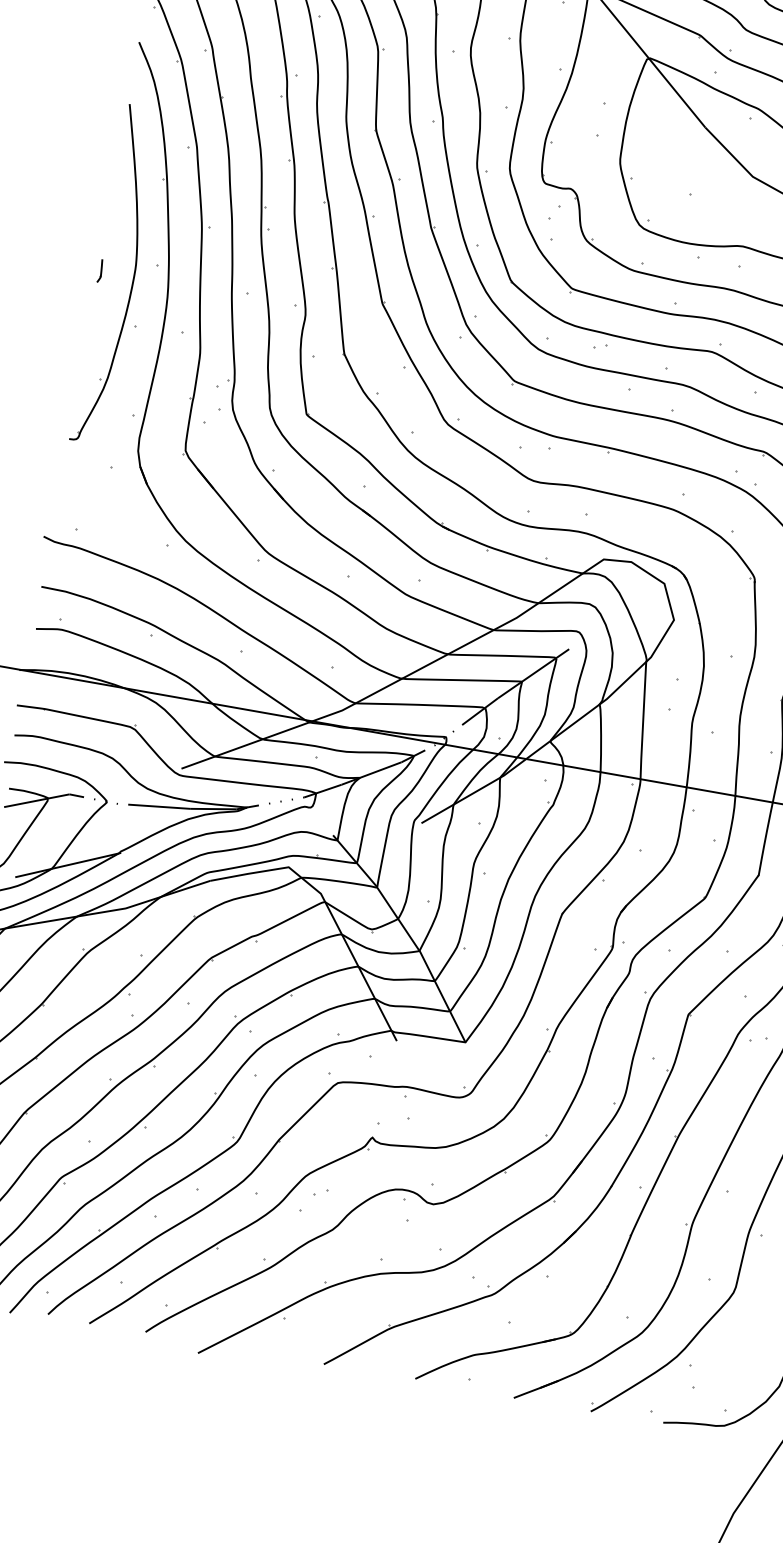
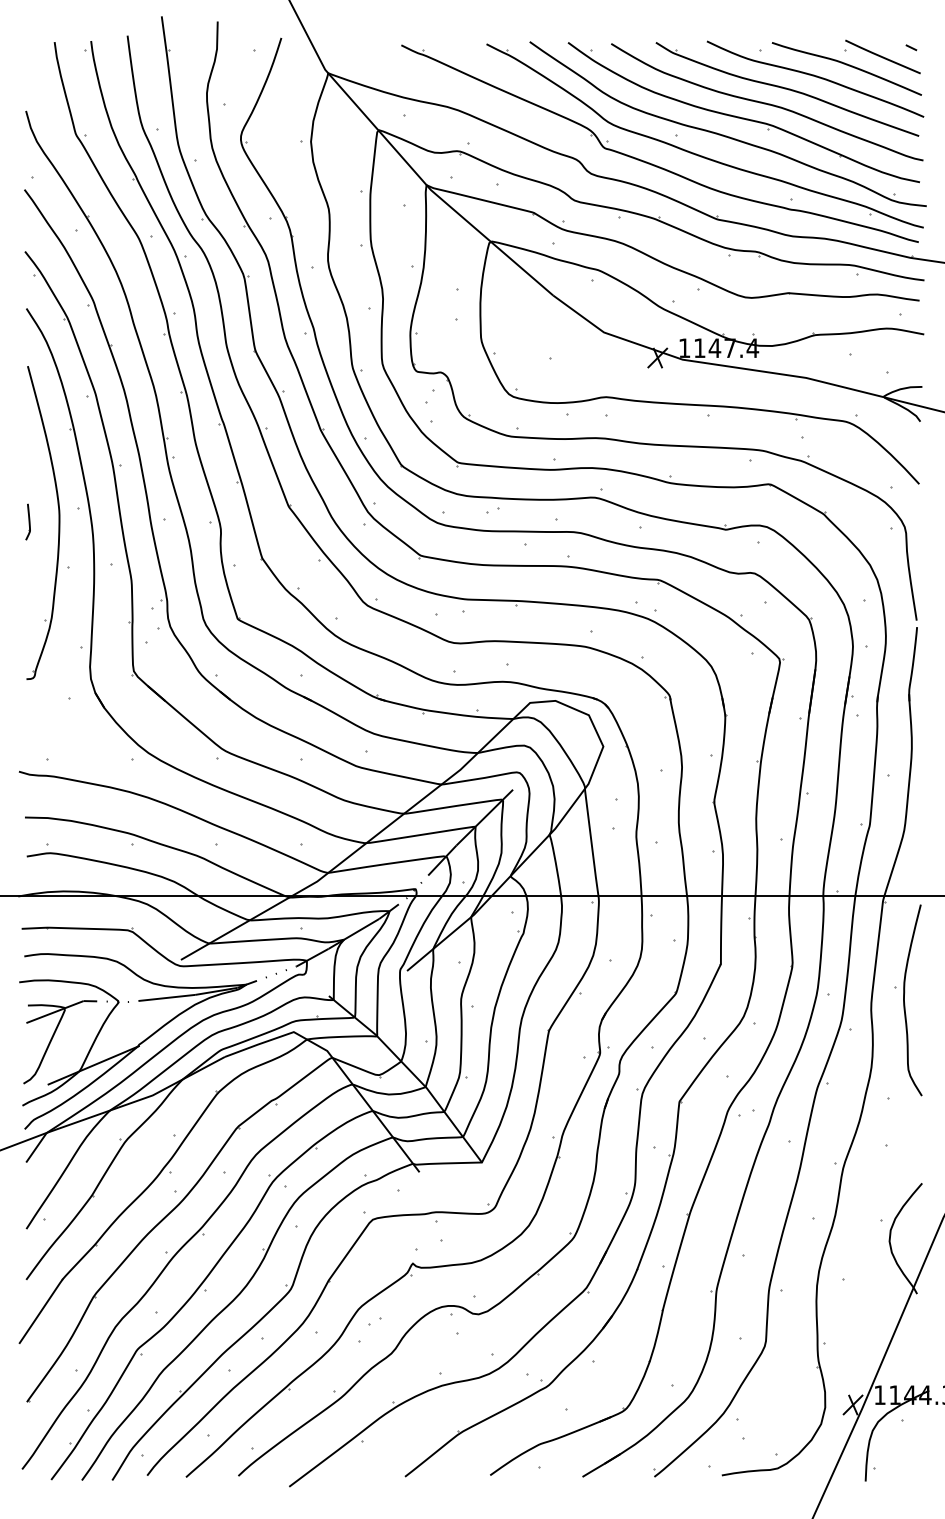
part: (99, 270) -> (27, 521), size x1.67

